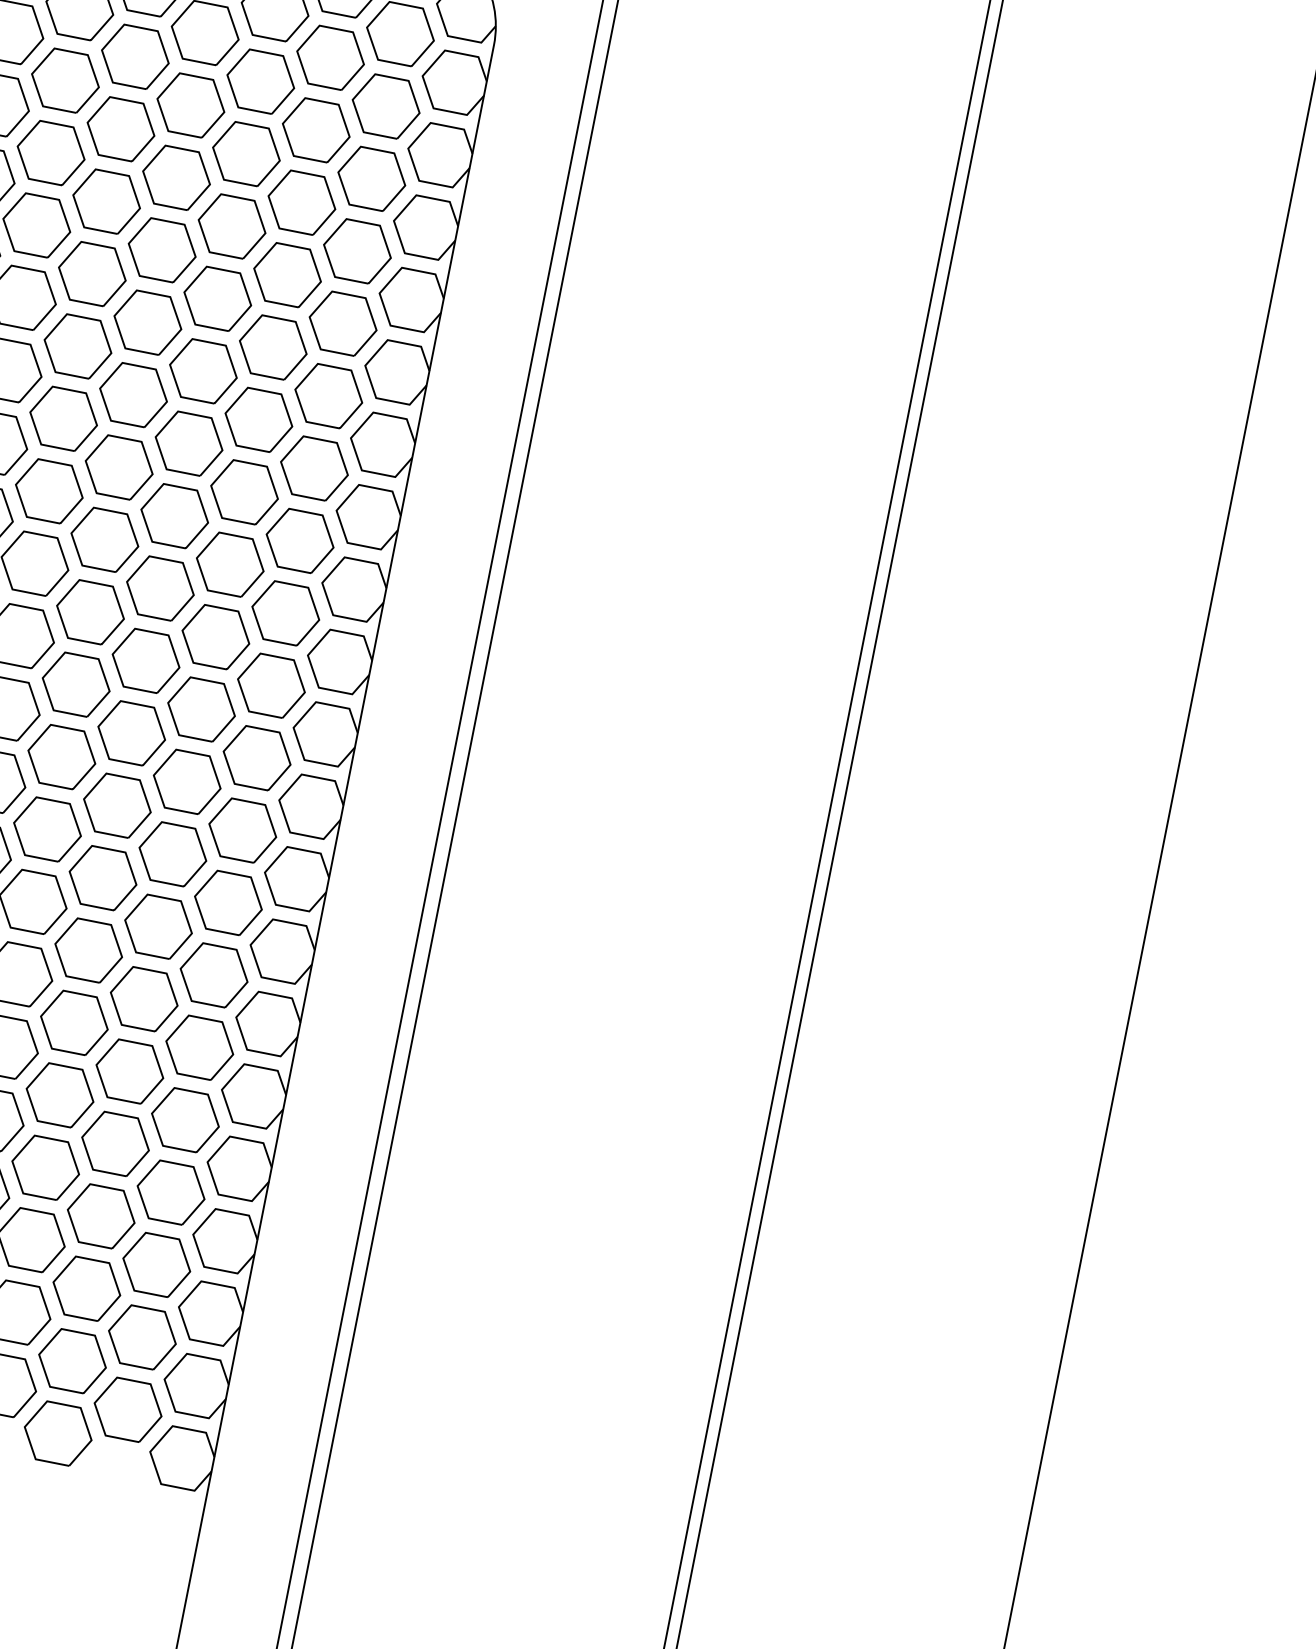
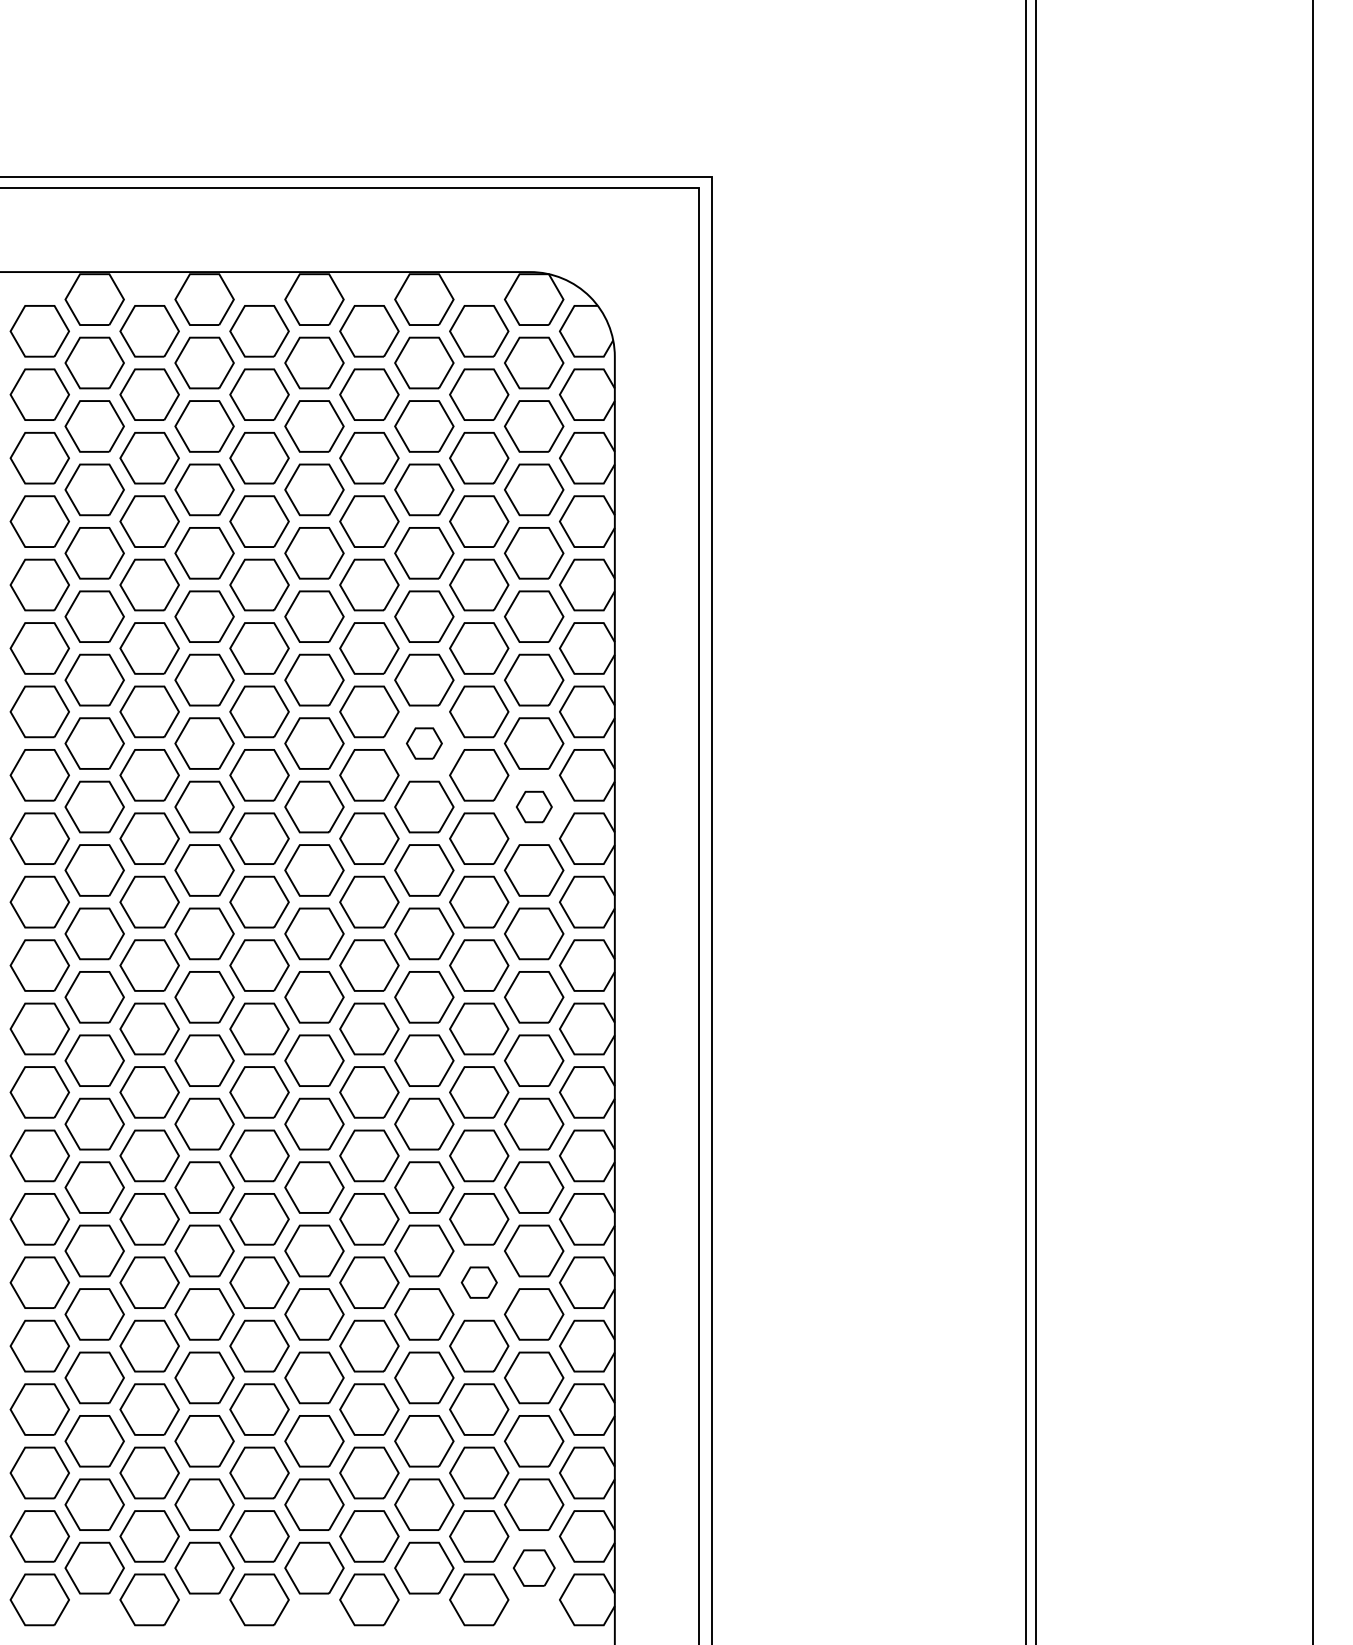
part: (189, 443) -> (424, 743), size x0.6
part: (300, 540) -> (534, 806), size x0.6
part: (130, 1071) -> (479, 1282), size x0.6
part: (128, 1409) -> (534, 1567), size x0.7

